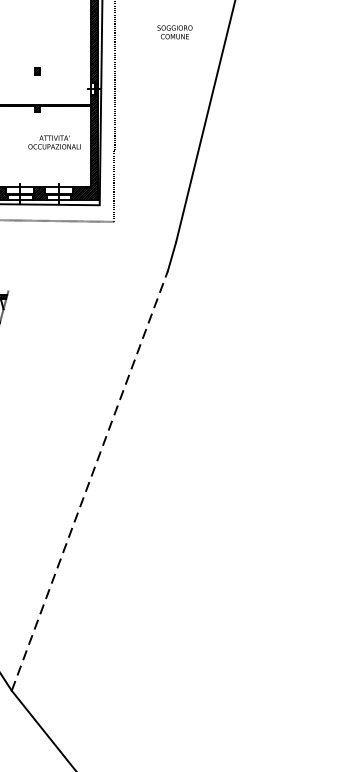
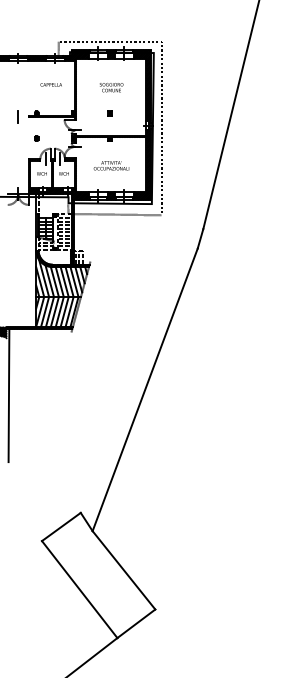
text: (174, 32) -> (111, 87), moved
text: (54, 142) -> (111, 165), moved
line: (90, 480) -> (145, 389), dashed -> solid

